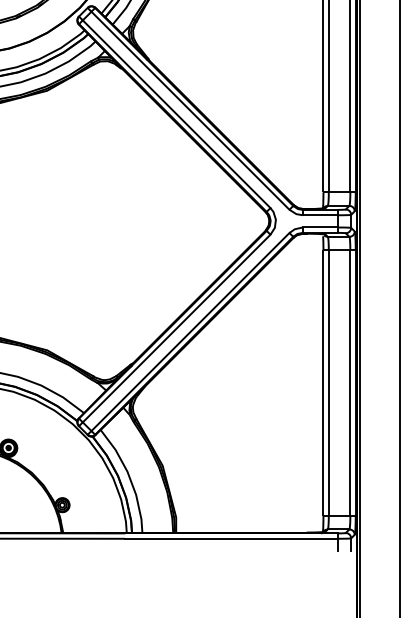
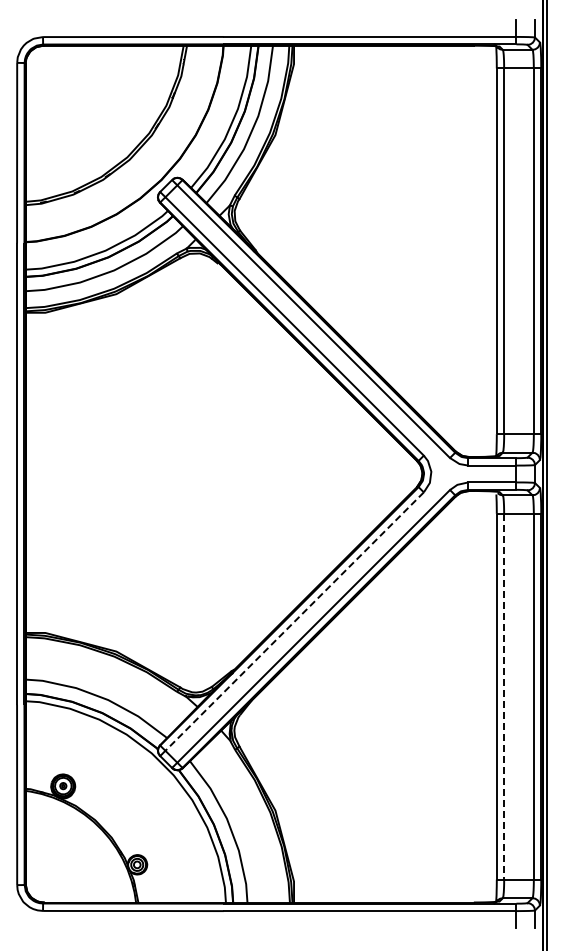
line: (176, 328) -> (294, 621), solid -> dashed
line: (329, 382) -> (504, 696), solid -> dashed

